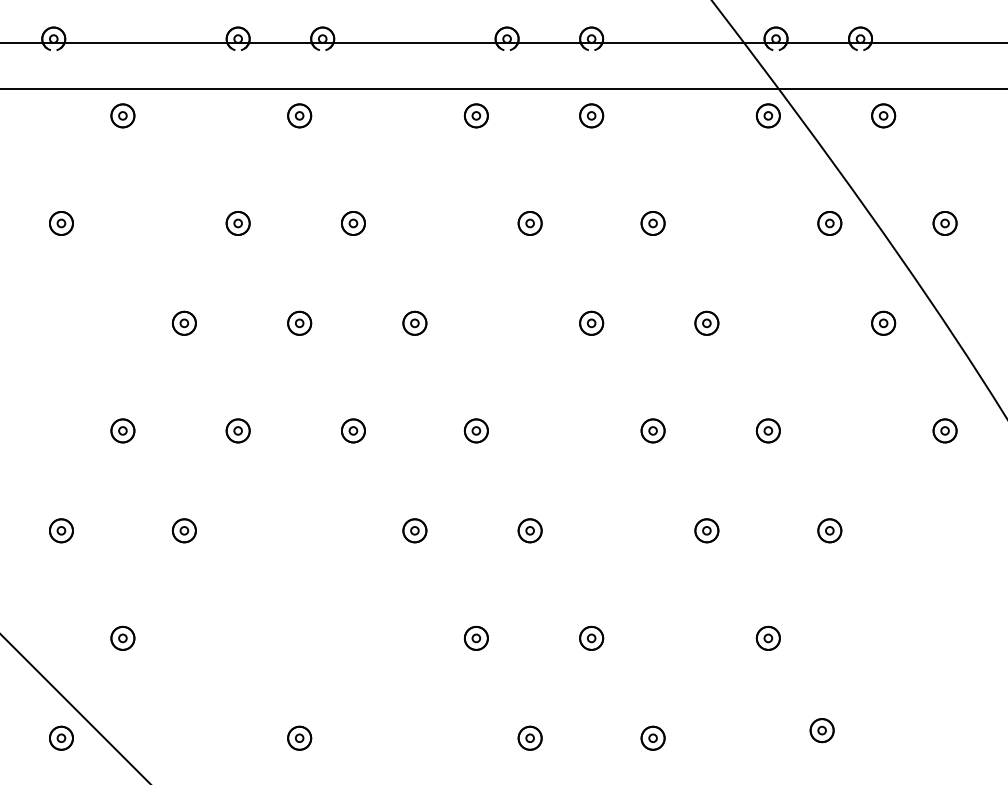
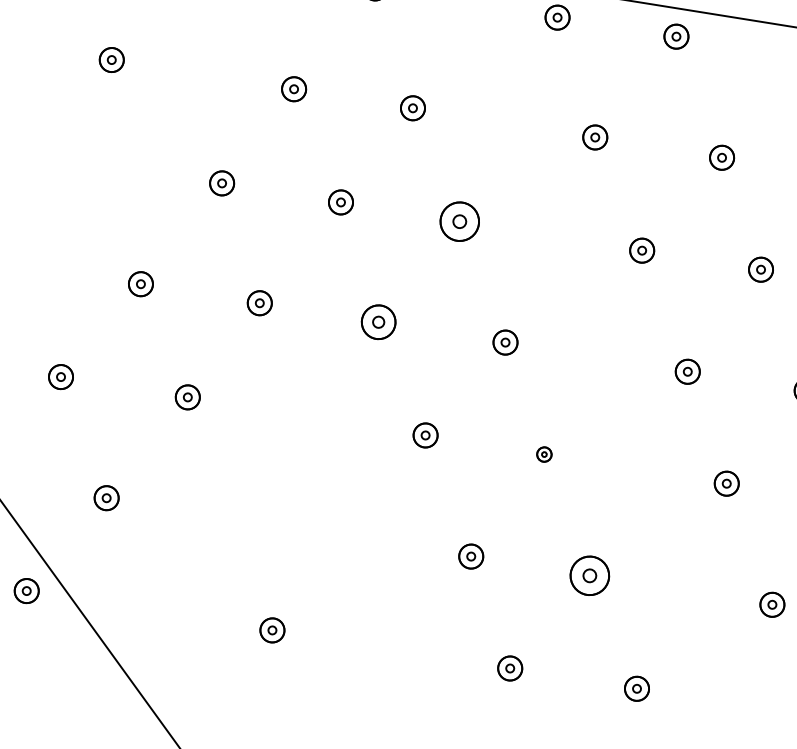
part: (414, 322) -> (459, 220), size x1.6
part: (353, 430) -> (378, 321), size x1.4
part: (529, 530) -> (543, 454), size x0.6
part: (591, 637) -> (590, 574), size x1.6

